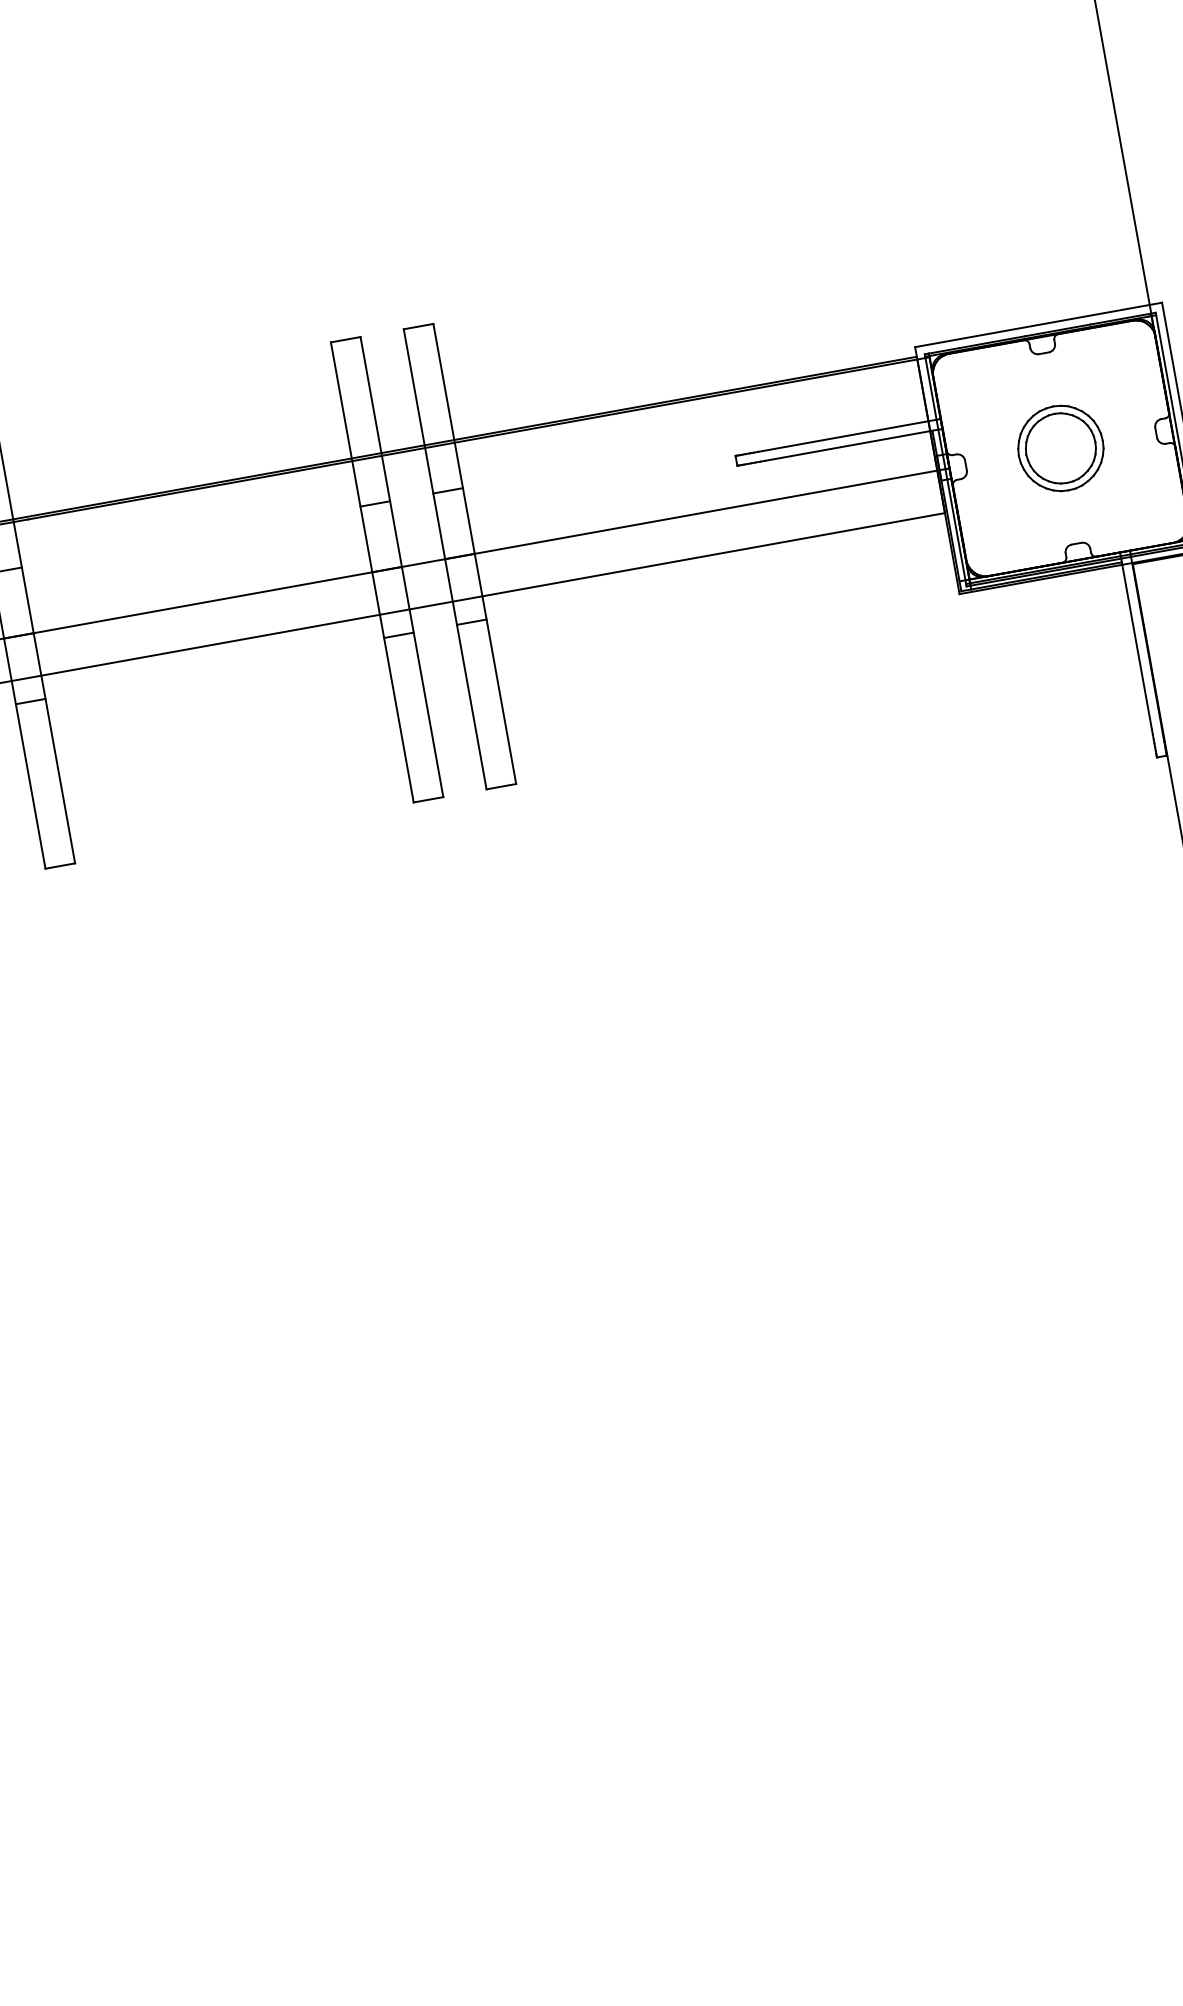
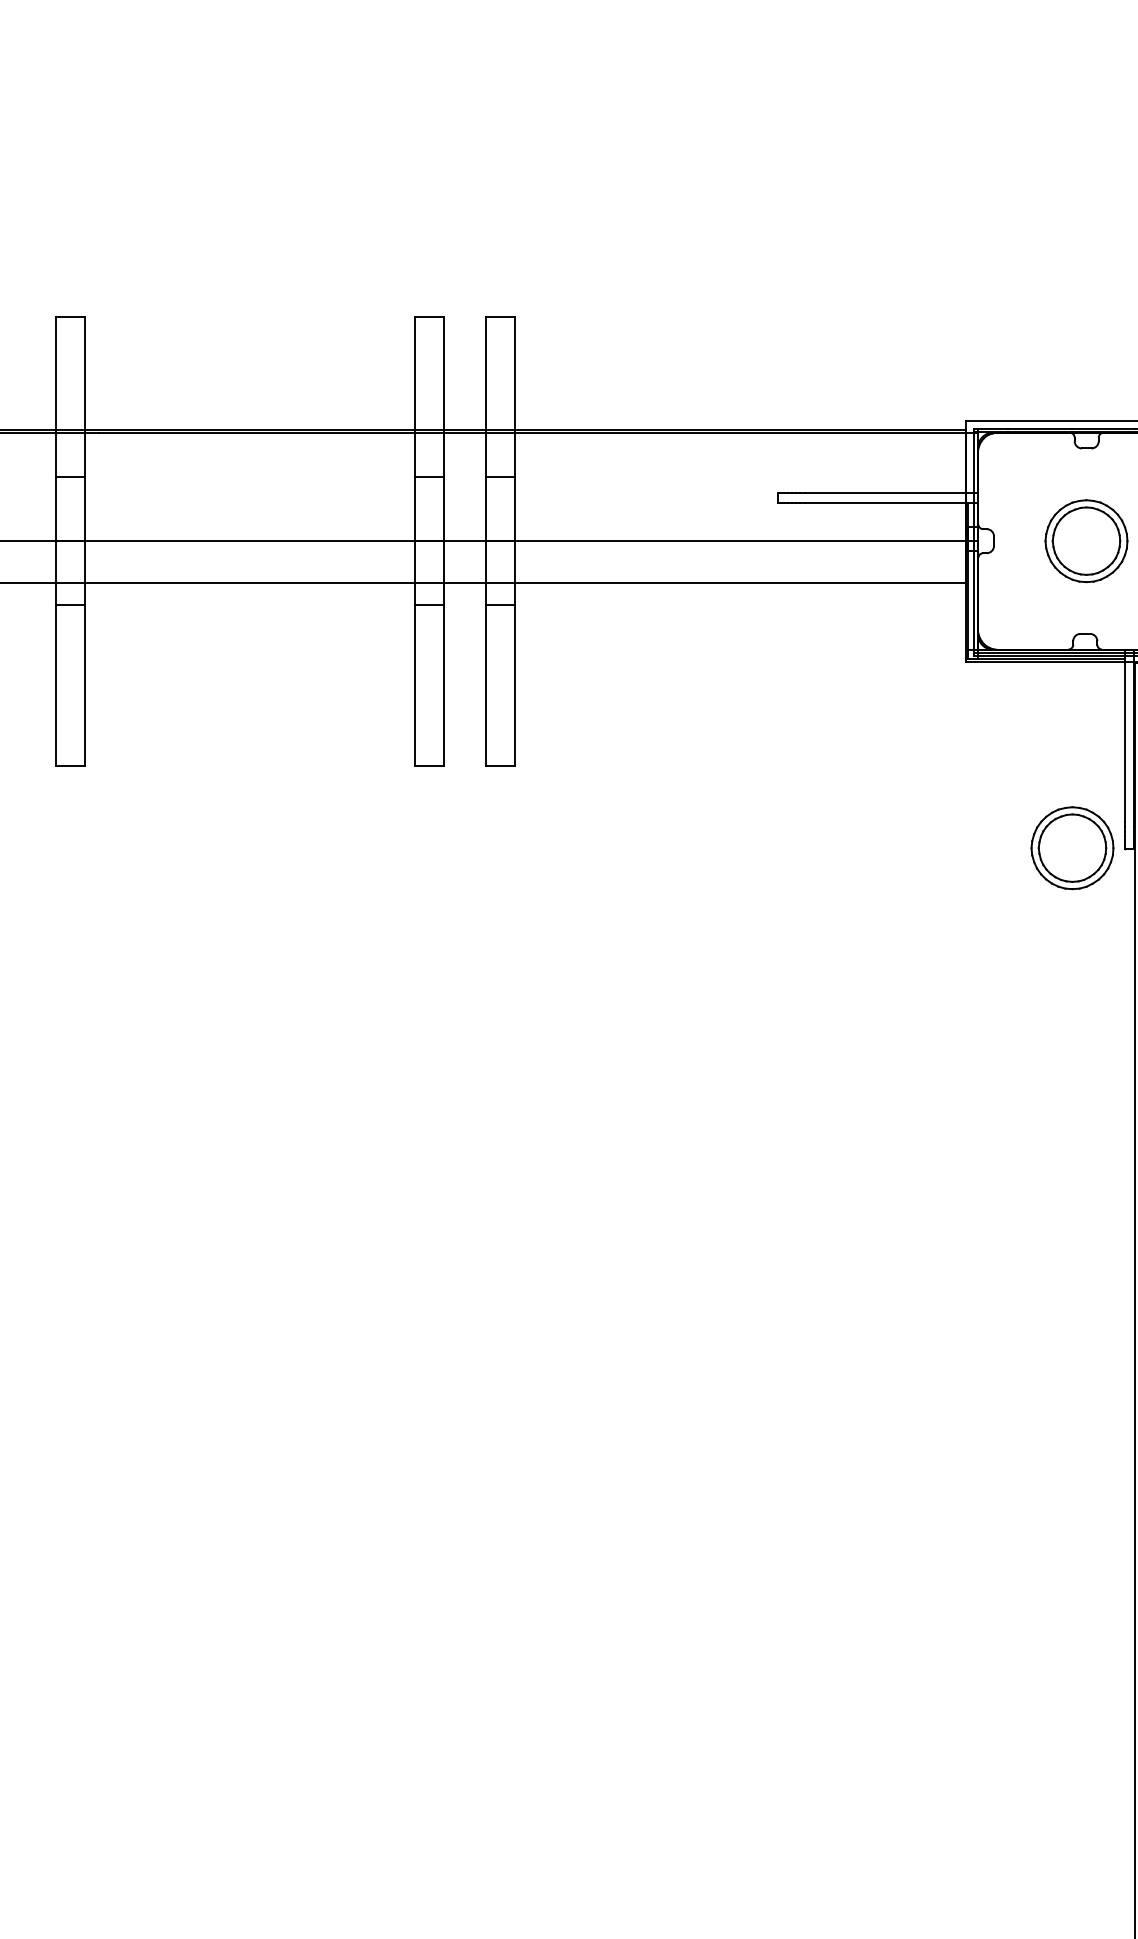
part: (1103, 766) -> (1072, 848), added

